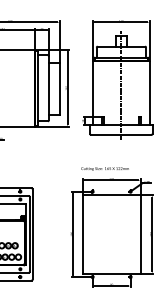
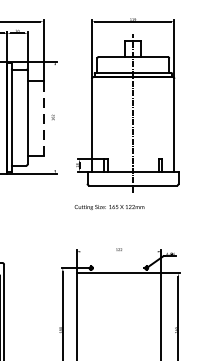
line: (59, 88) -> (43, 117), solid -> dashed
line: (67, 88) -> (54, 117), removed
text: (104, 168) -> (108, 206), moved
line: (111, 180) -> (118, 251), removed

